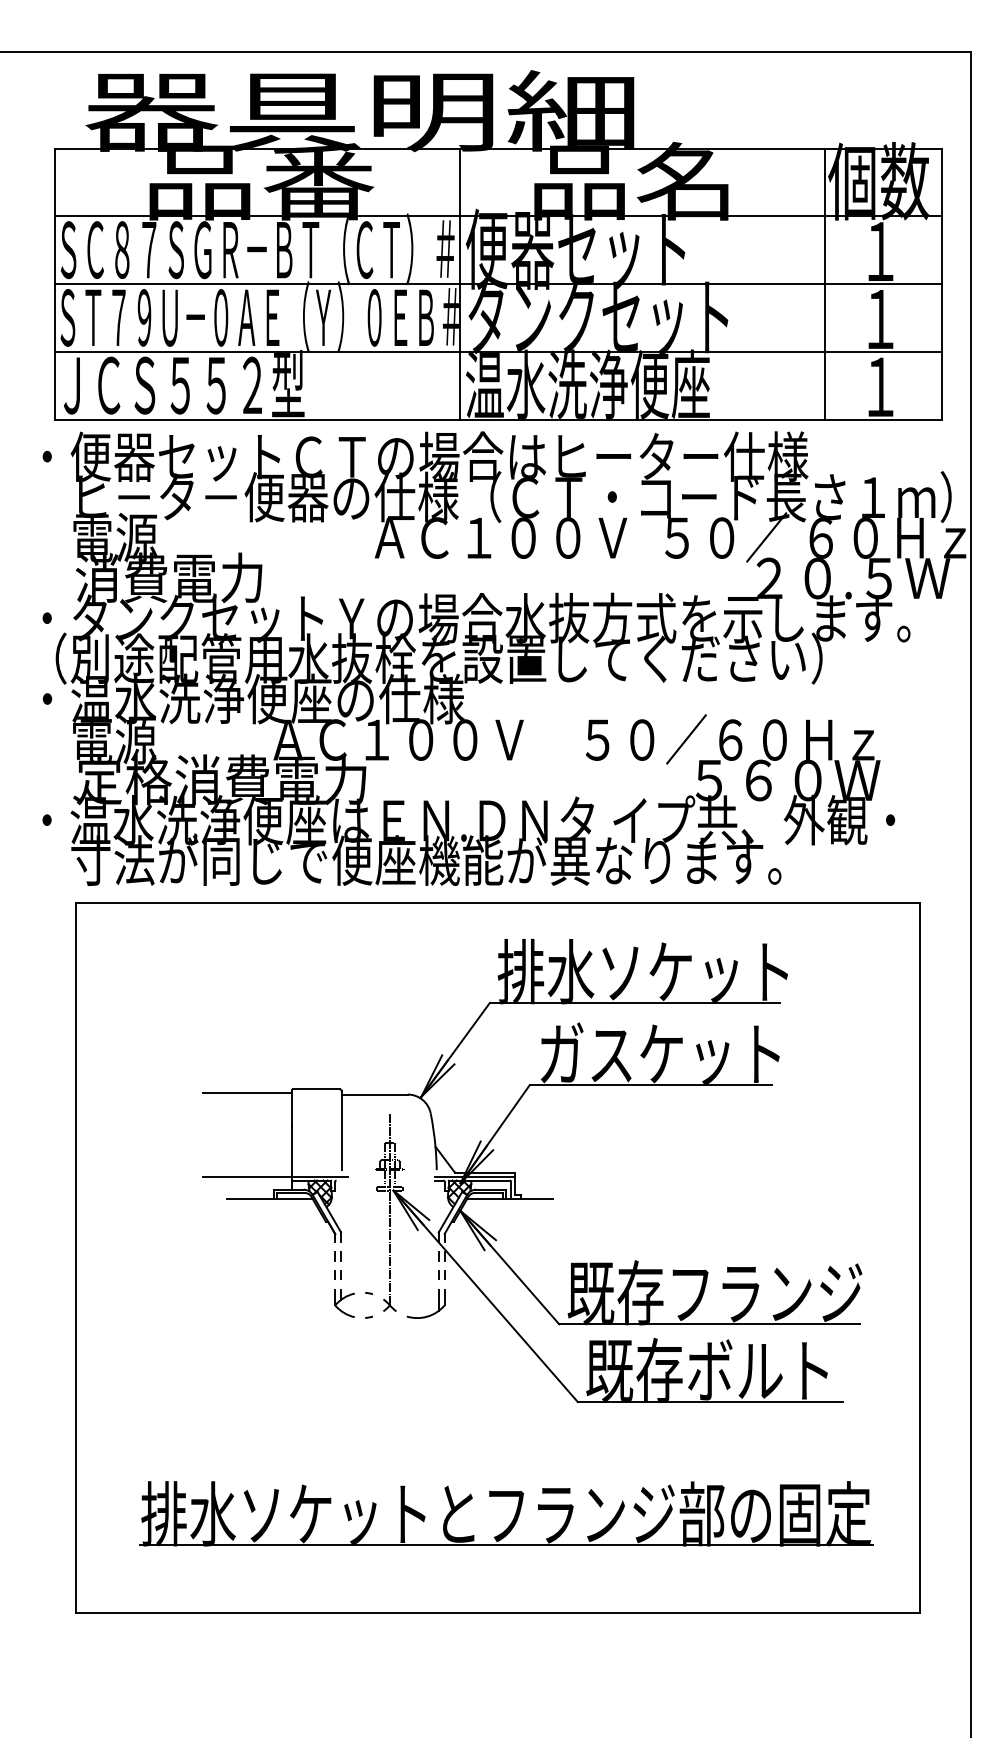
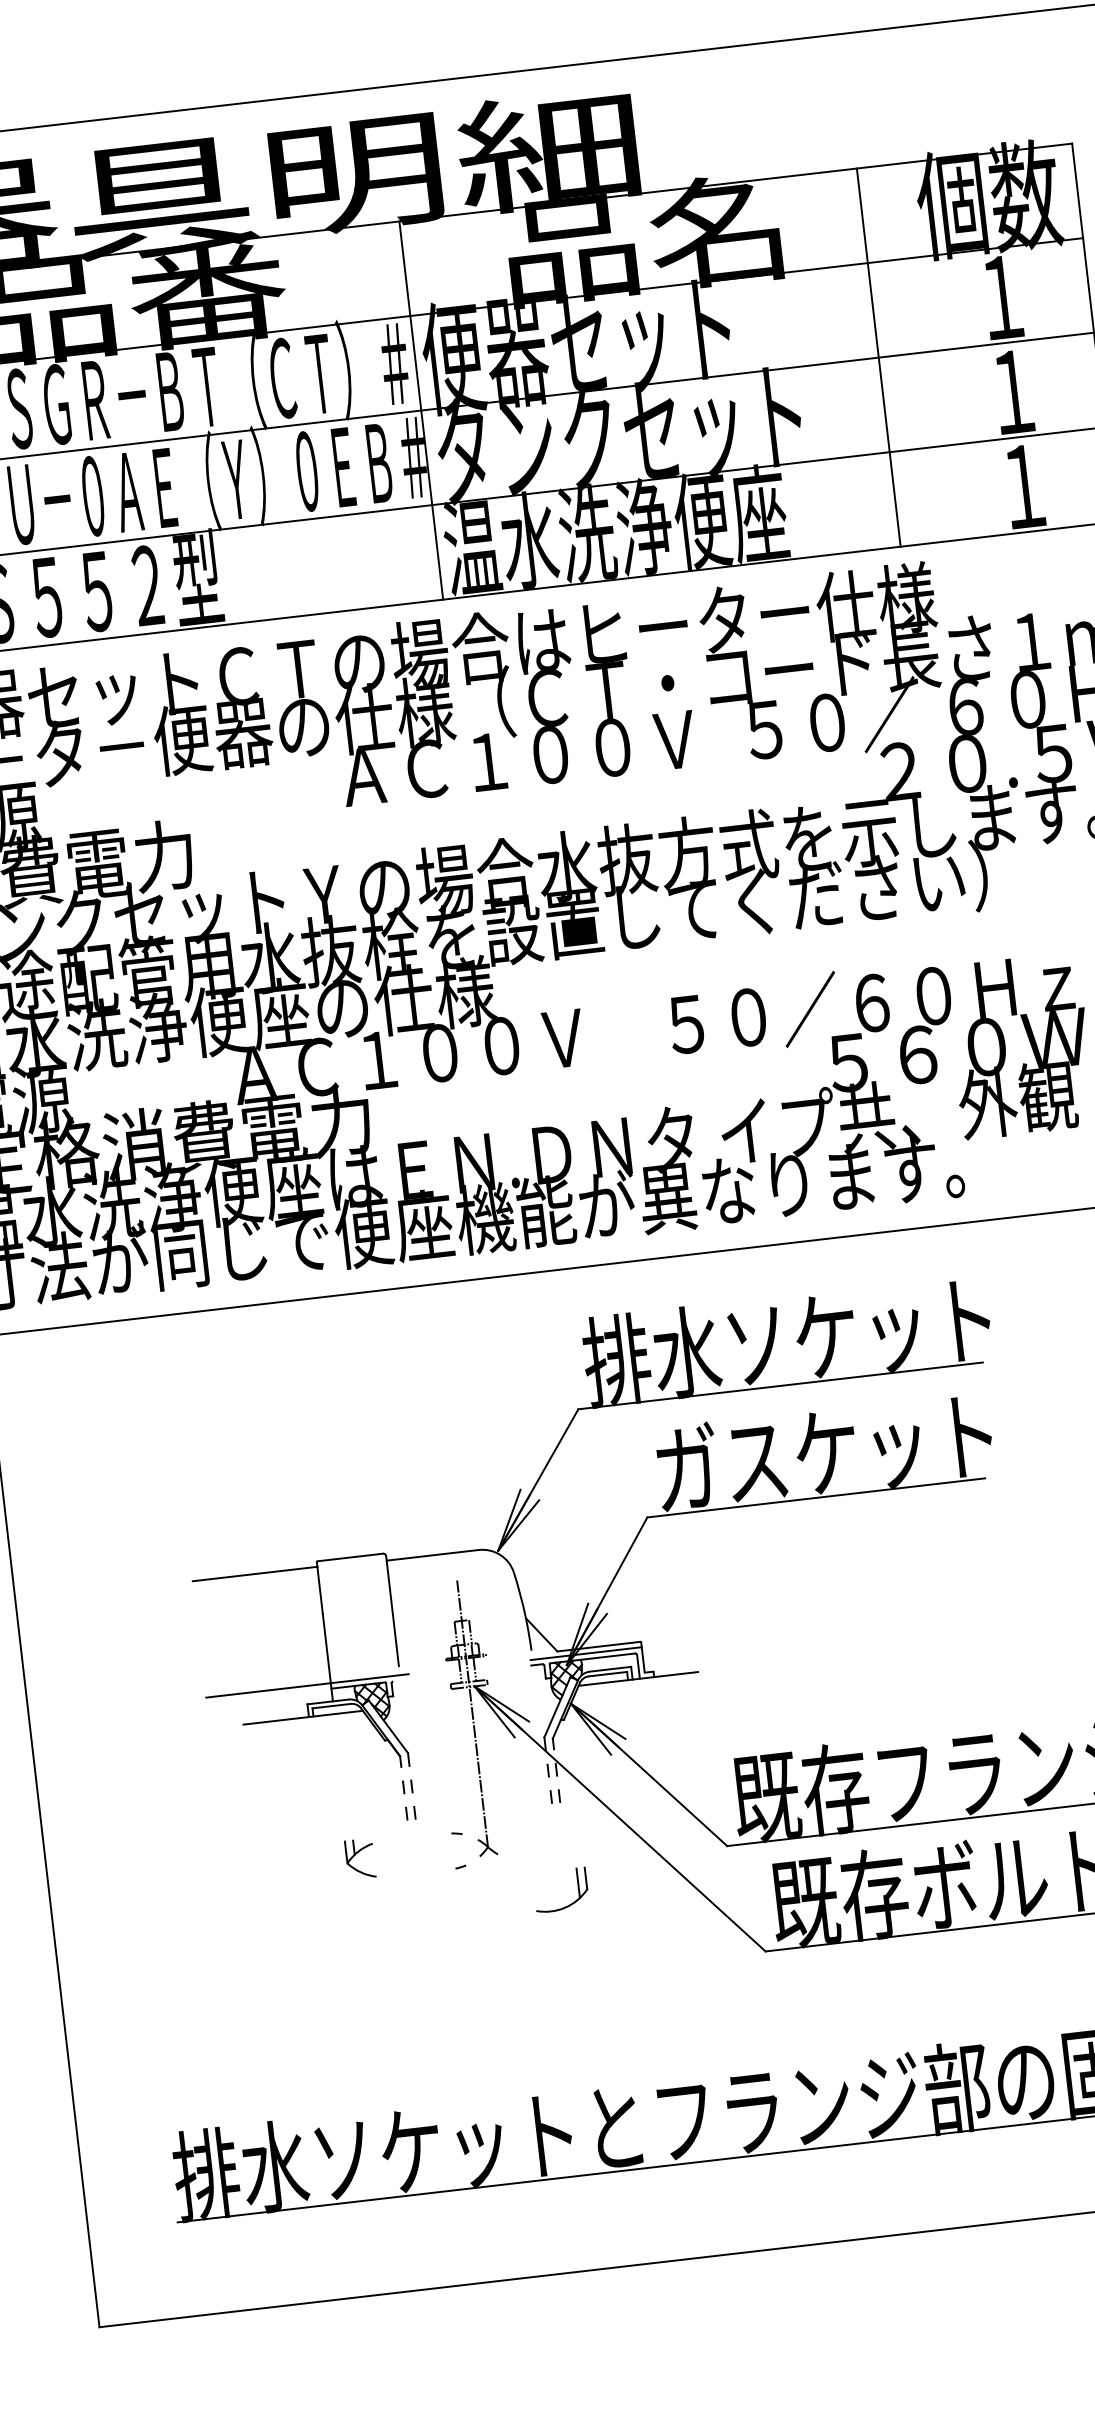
line: (825, 283) -> (879, 356), moved
part: (344, 1303) -> (360, 1859), moved
part: (426, 1315) -> (563, 1906), moved

